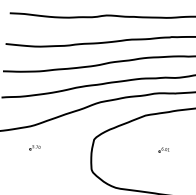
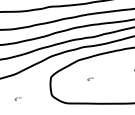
part: (33, 147) -> (17, 98), moved

